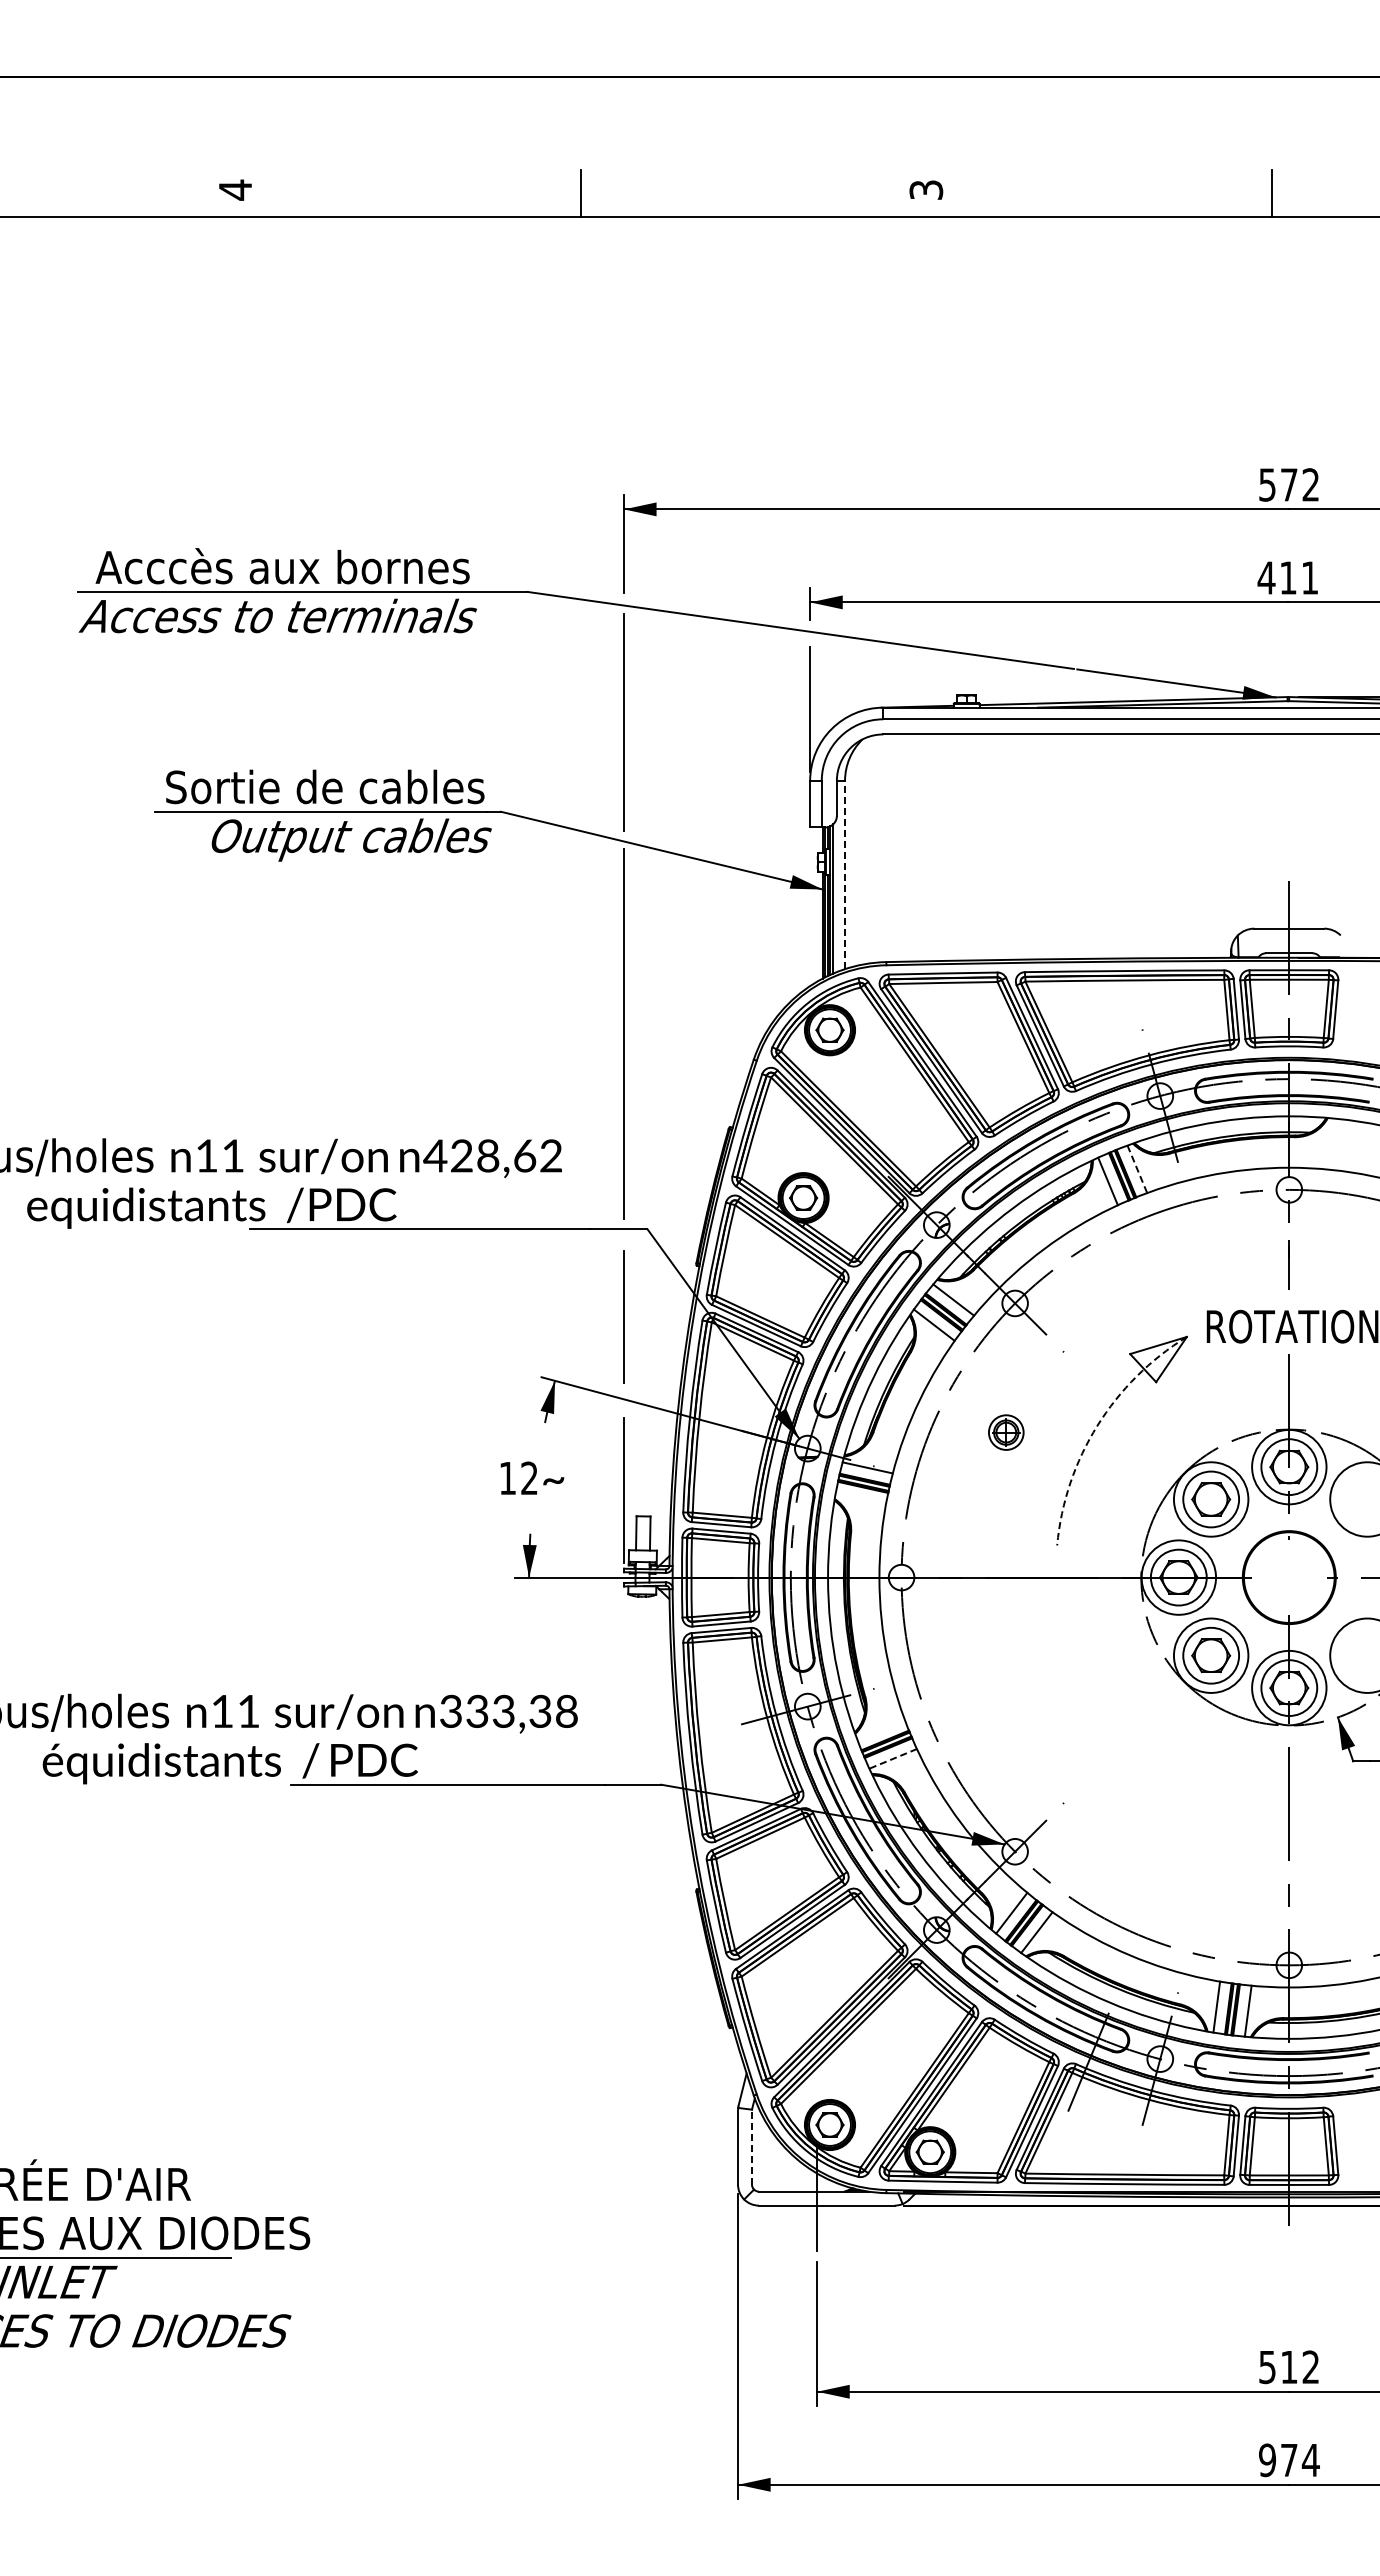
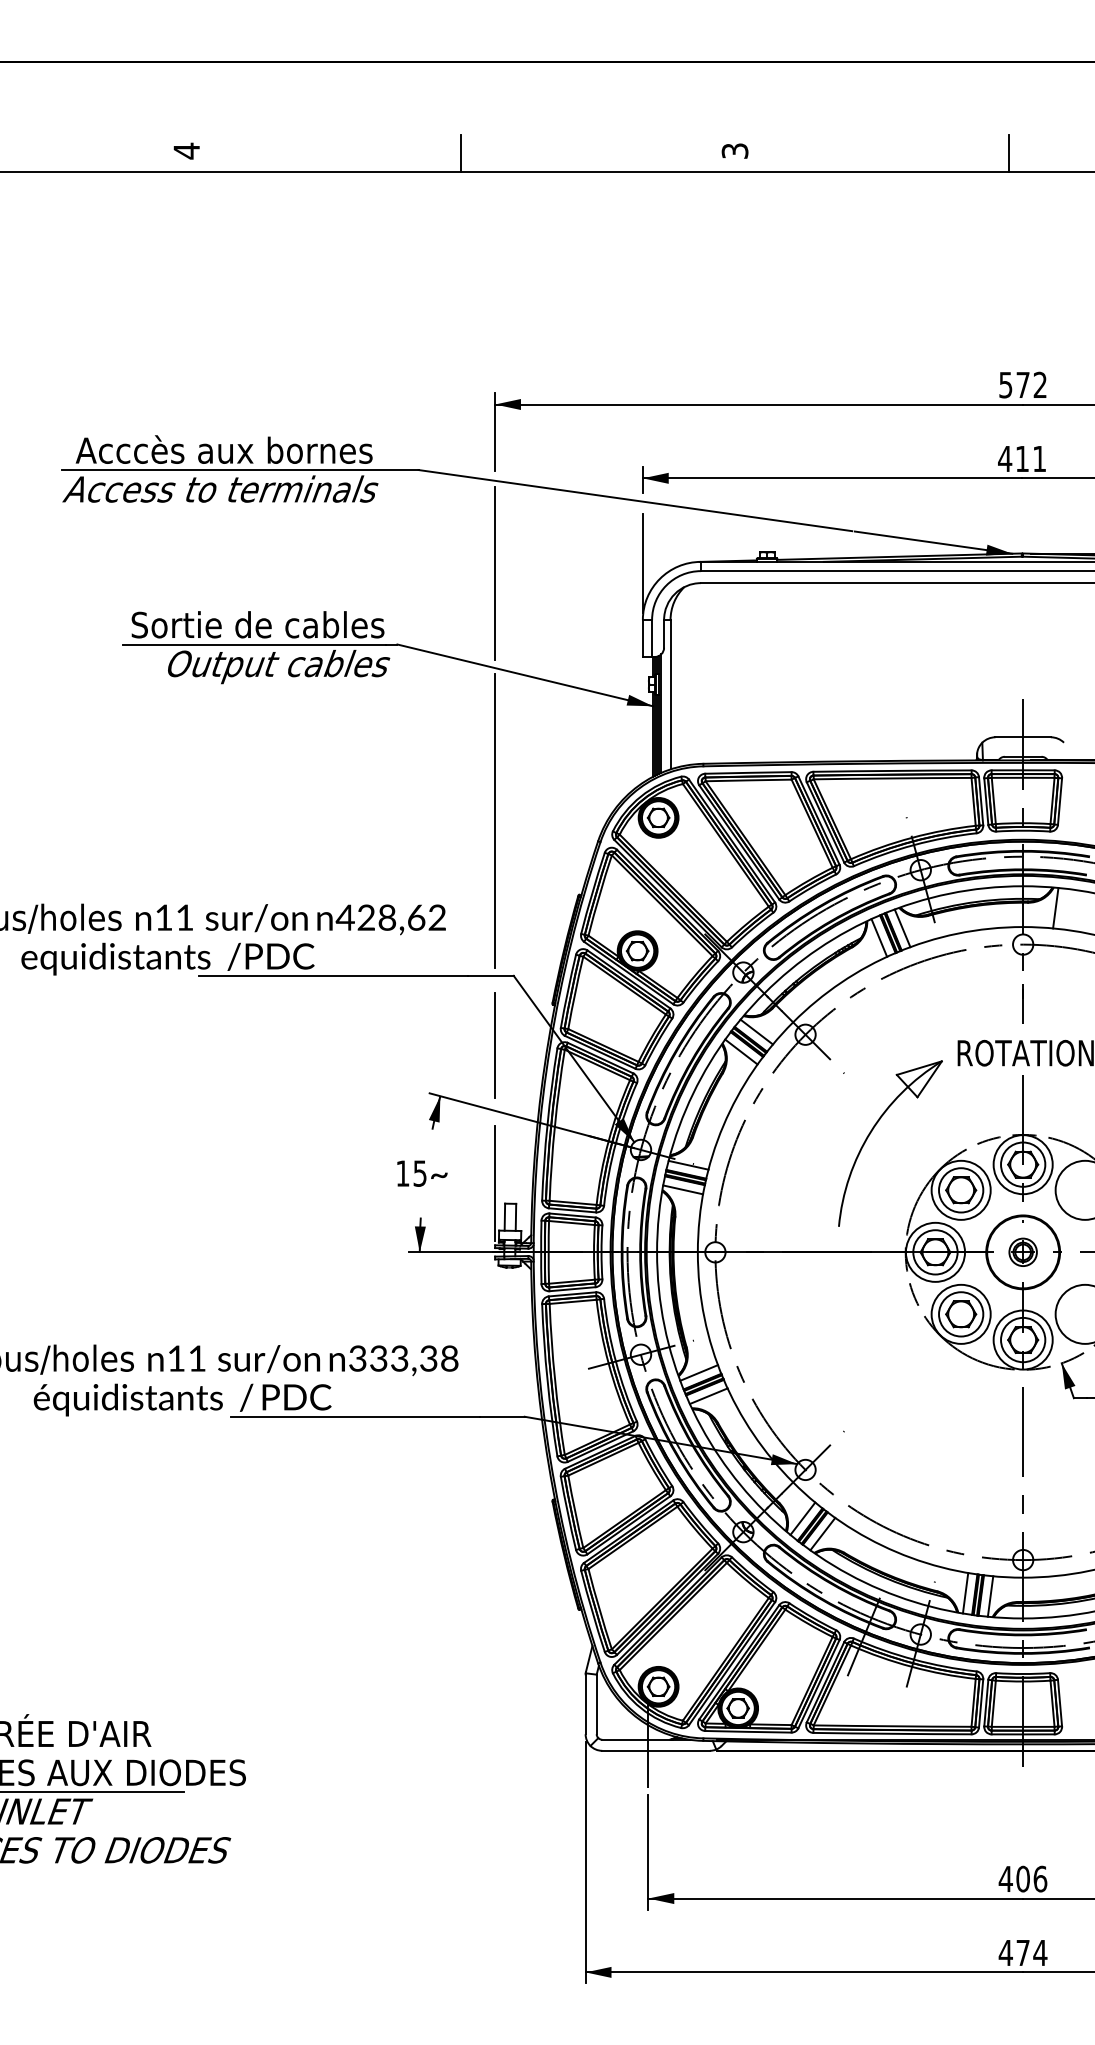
line: (845, 874) -> (670, 694), dashed -> solid
line: (1330, 1143) -> (1055, 907), added
line: (1137, 1169) -> (902, 928), dashed -> solid
arc: (1097, 1425) -> (870, 1131), dashed -> solid
part: (1006, 1432) -> (1023, 1252), moved
text: (529, 1478) -> (420, 1173), 12 -> 15
line: (860, 1498) -> (682, 1189), added
line: (880, 1729) -> (698, 1372), added
line: (893, 1758) -> (709, 1395), dashed -> solid
line: (752, 2147) -> (597, 1704), dashed -> solid
text: (1288, 2367) -> (1022, 1879), 512 -> 406
text: (1267, 2460) -> (1005, 1953), 974 -> 474

